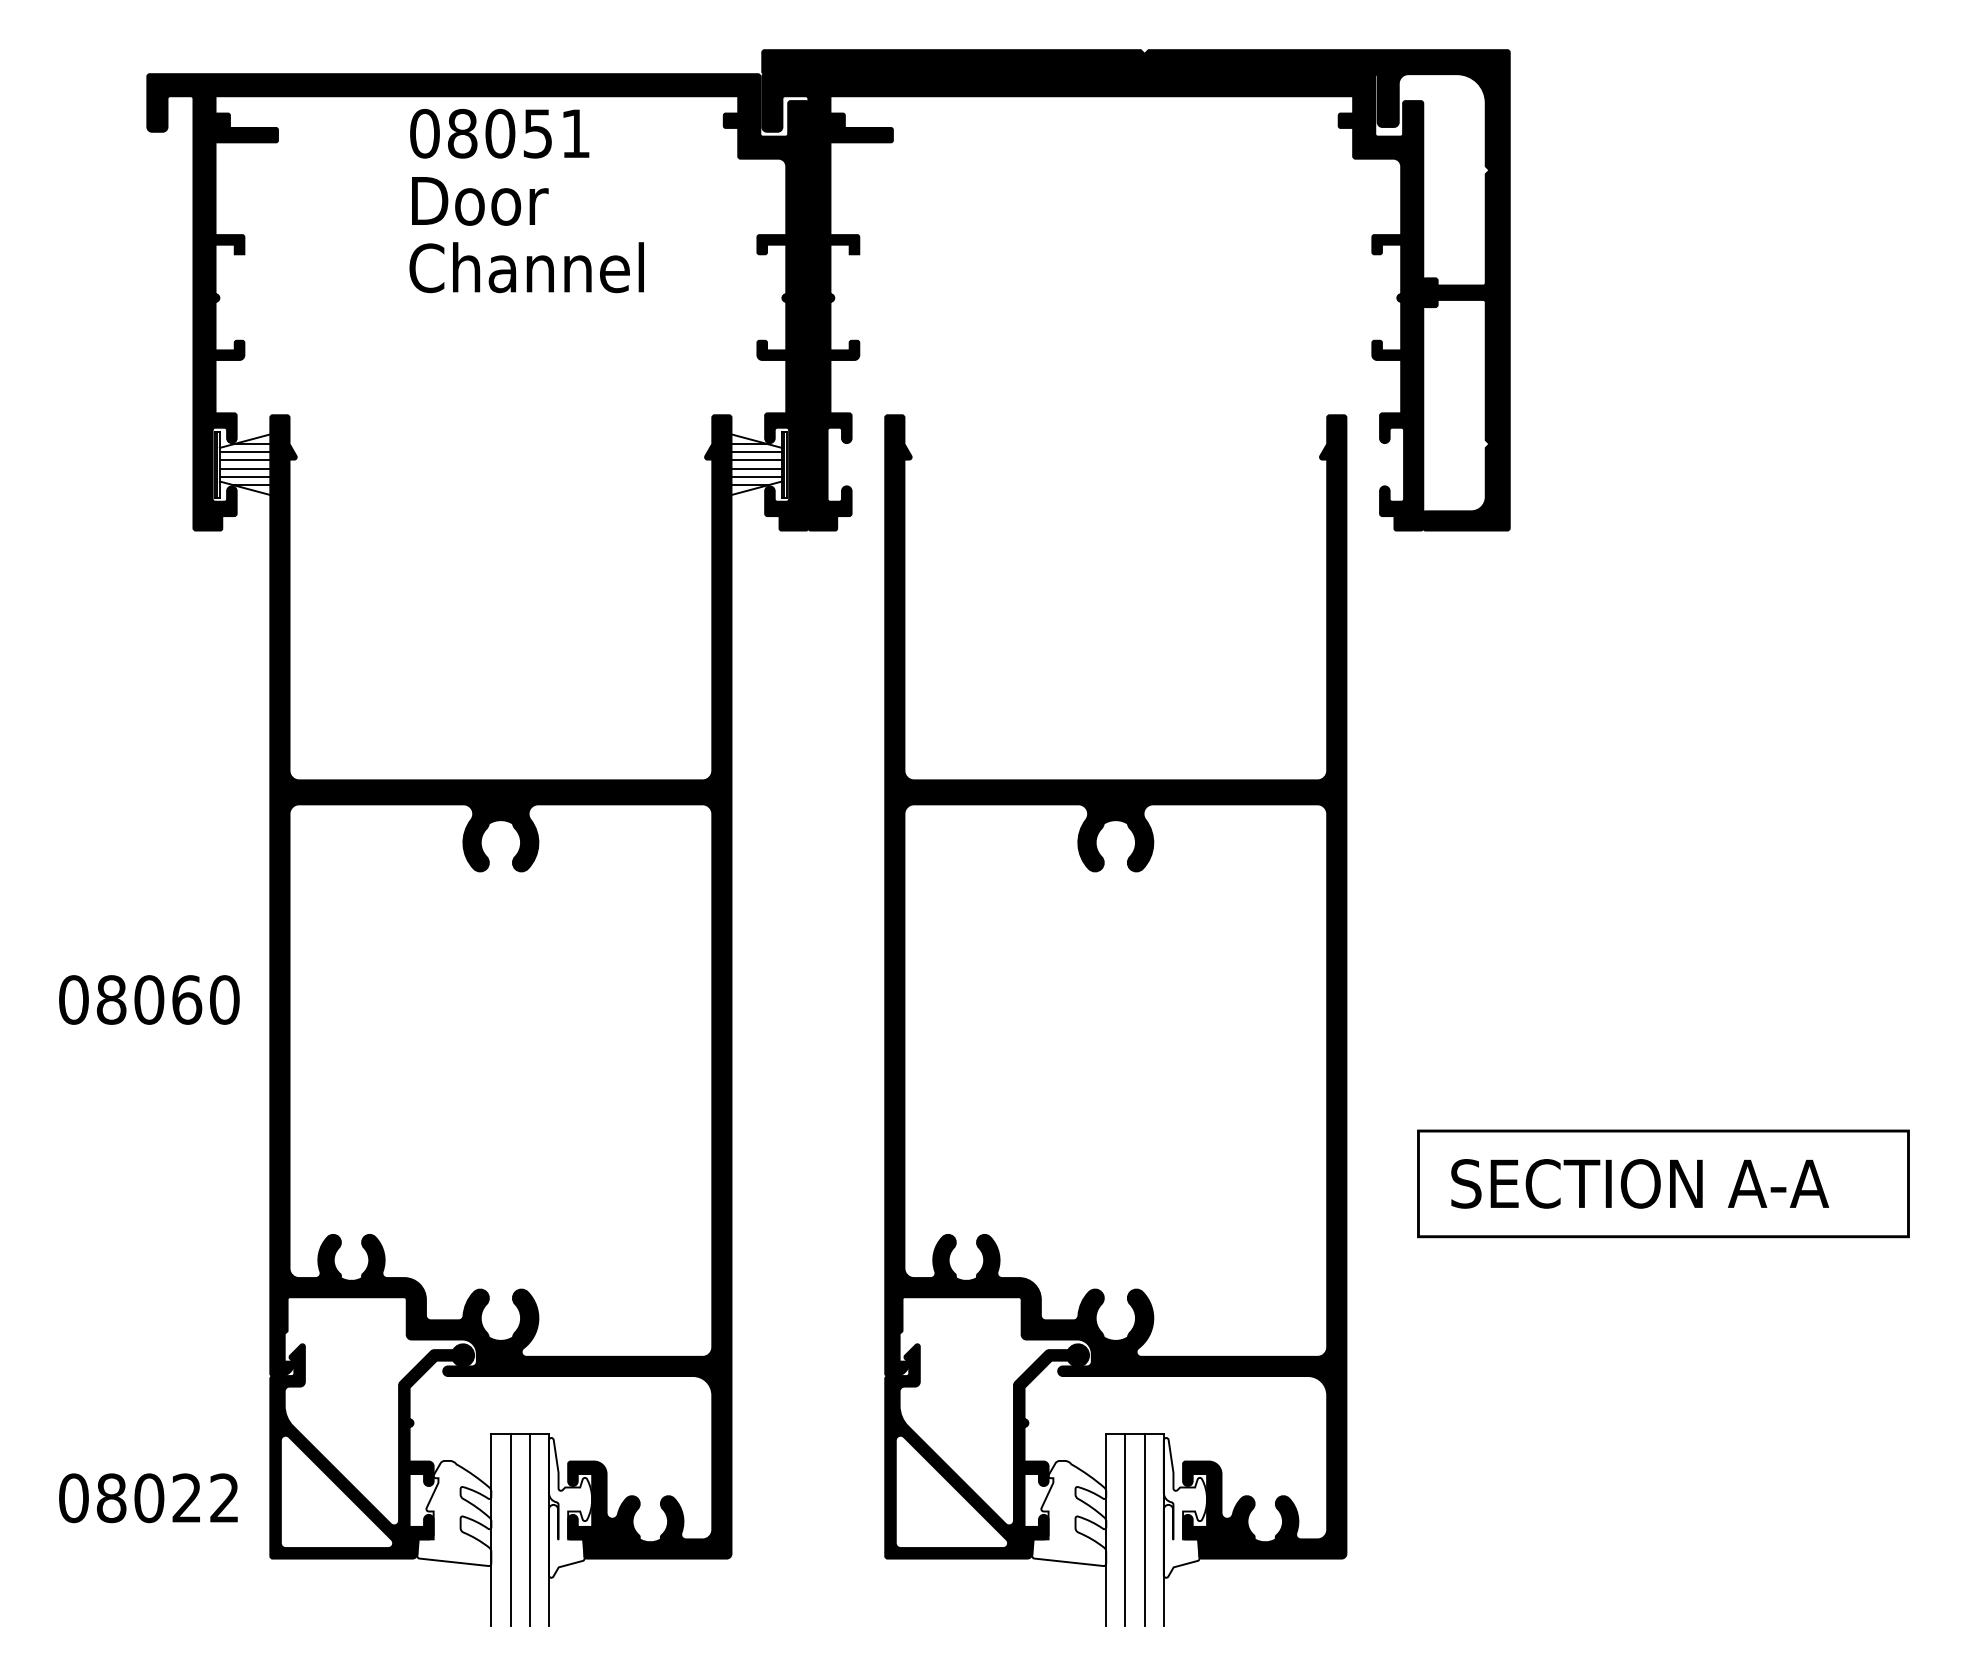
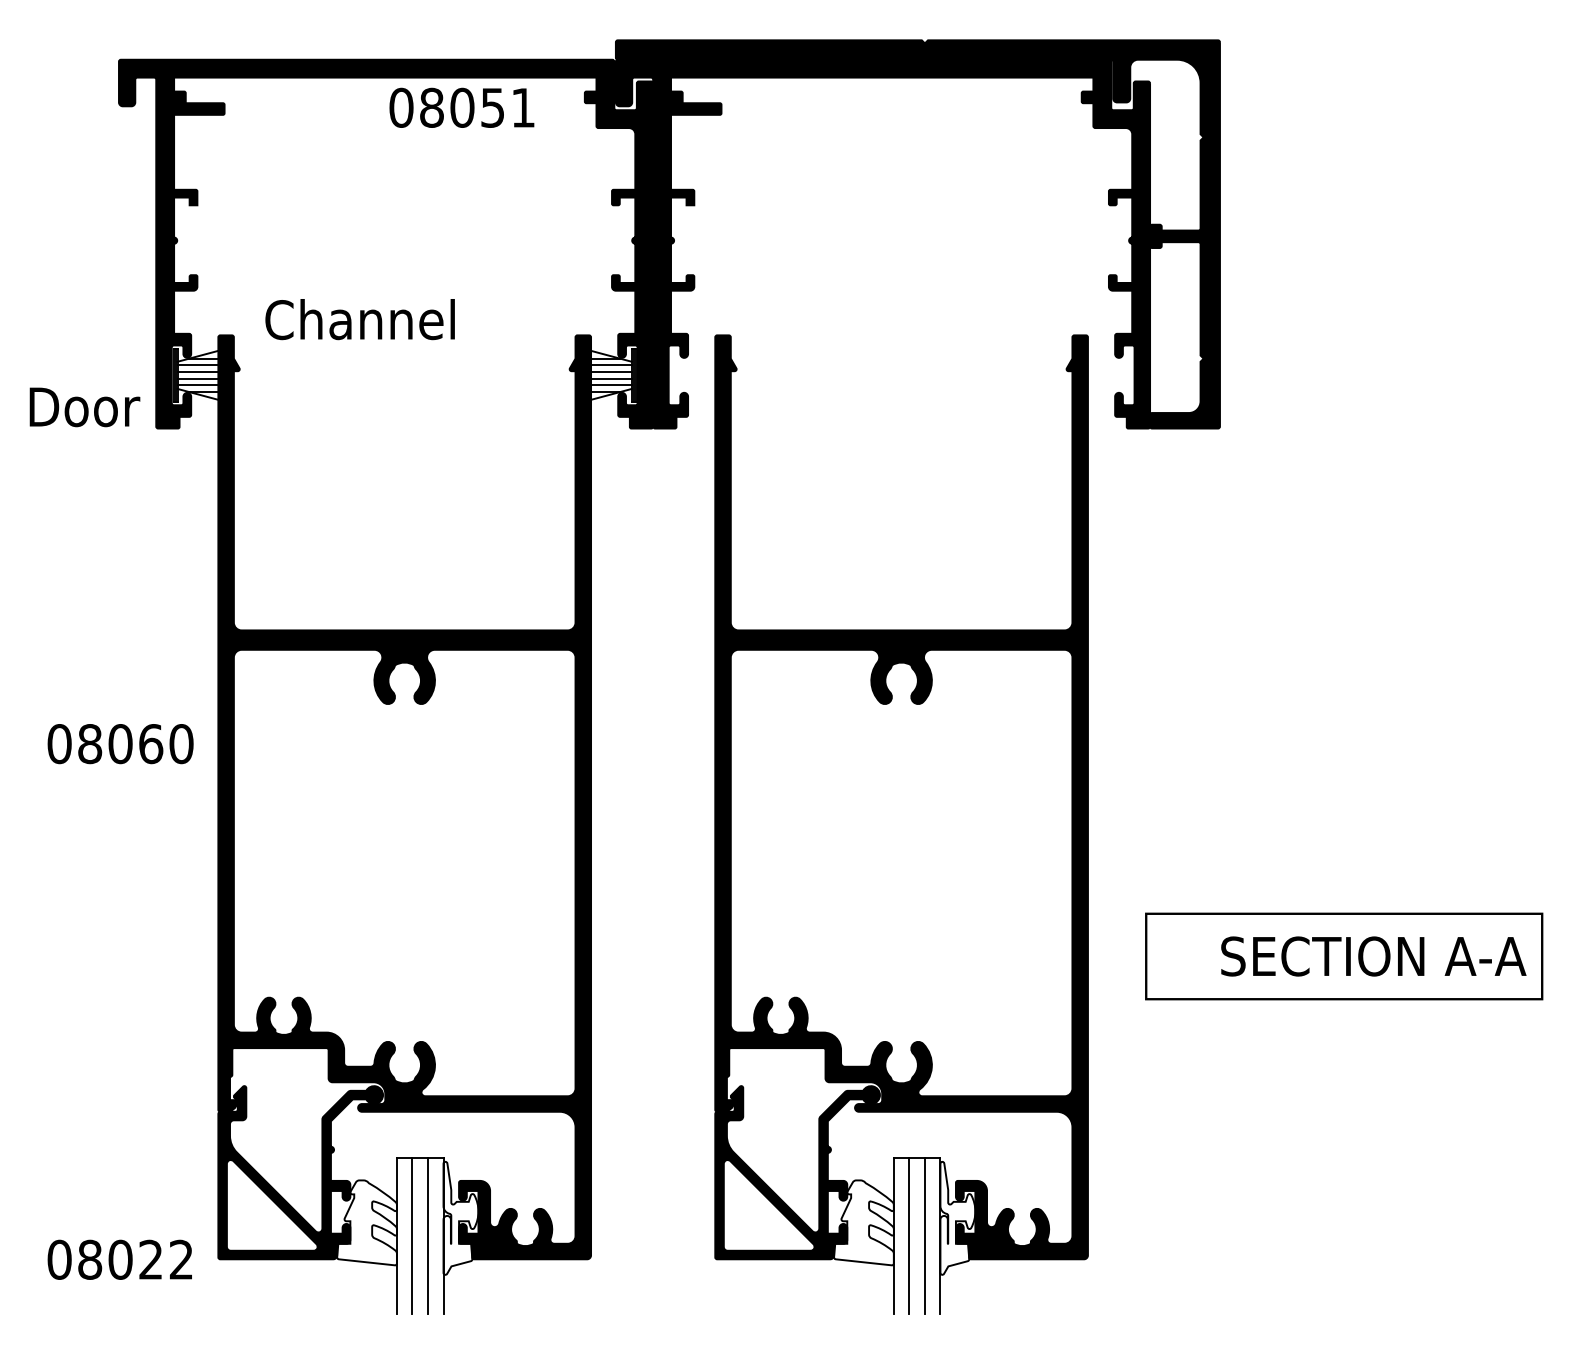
text: (499, 133) -> (461, 107), moved
text: (480, 201) -> (85, 407), moved
text: (526, 267) -> (359, 319), moved
text: (149, 999) -> (120, 743), moved
text: (1640, 1183) -> (1374, 956), moved
text: (148, 1498) -> (119, 1260), moved

